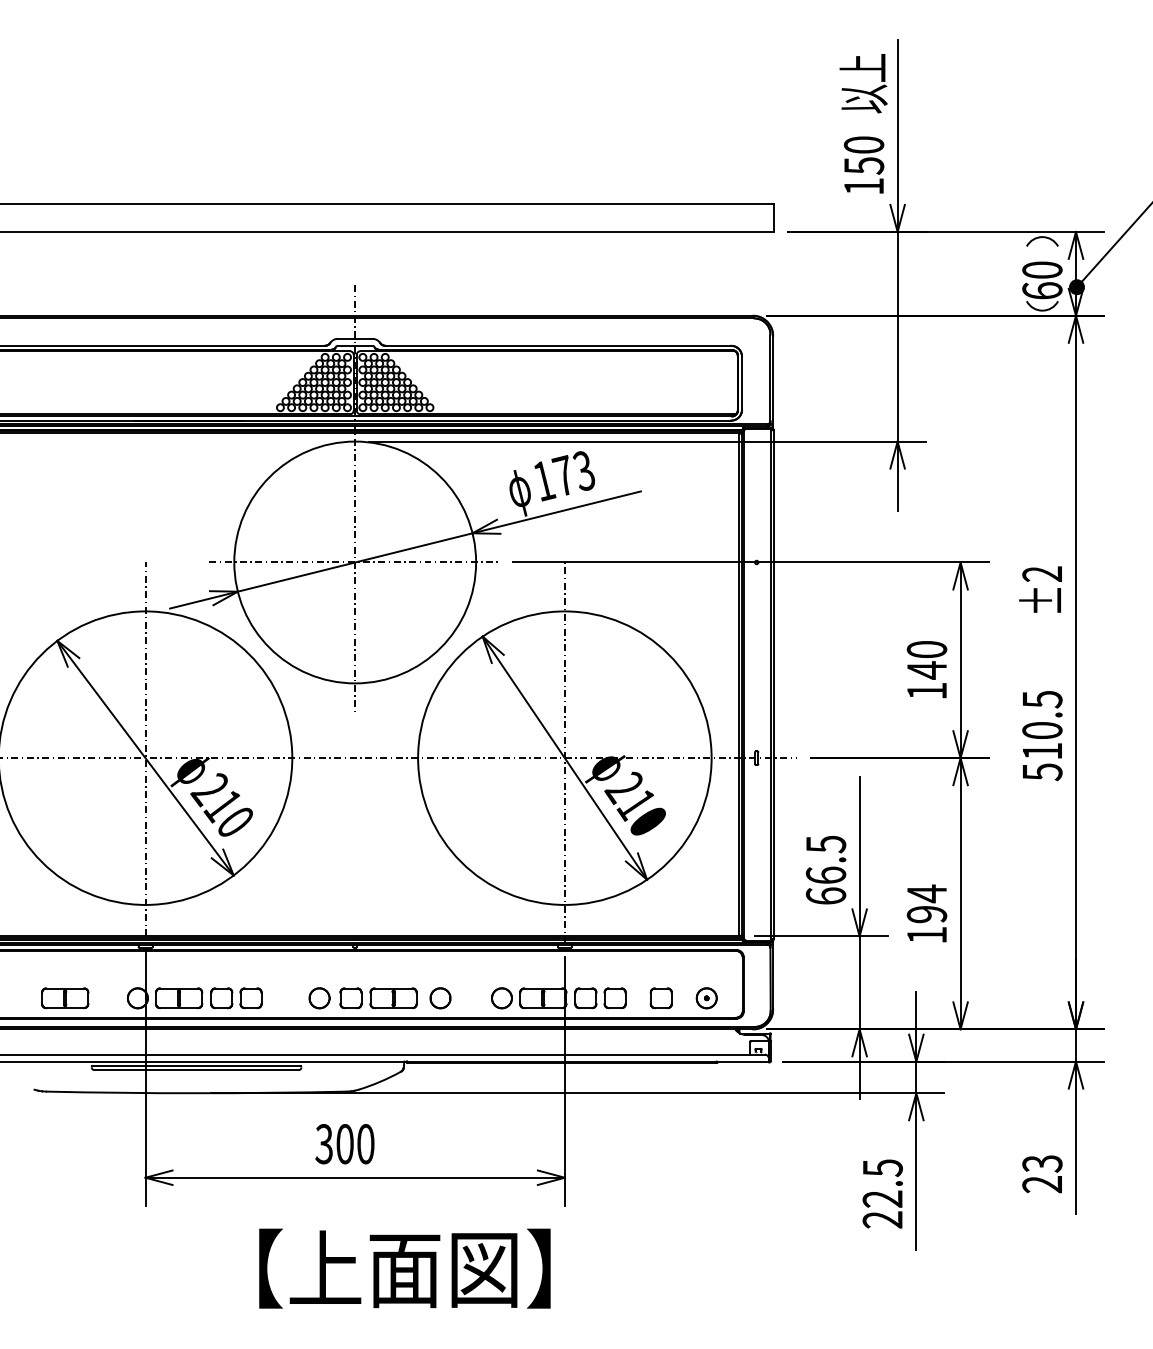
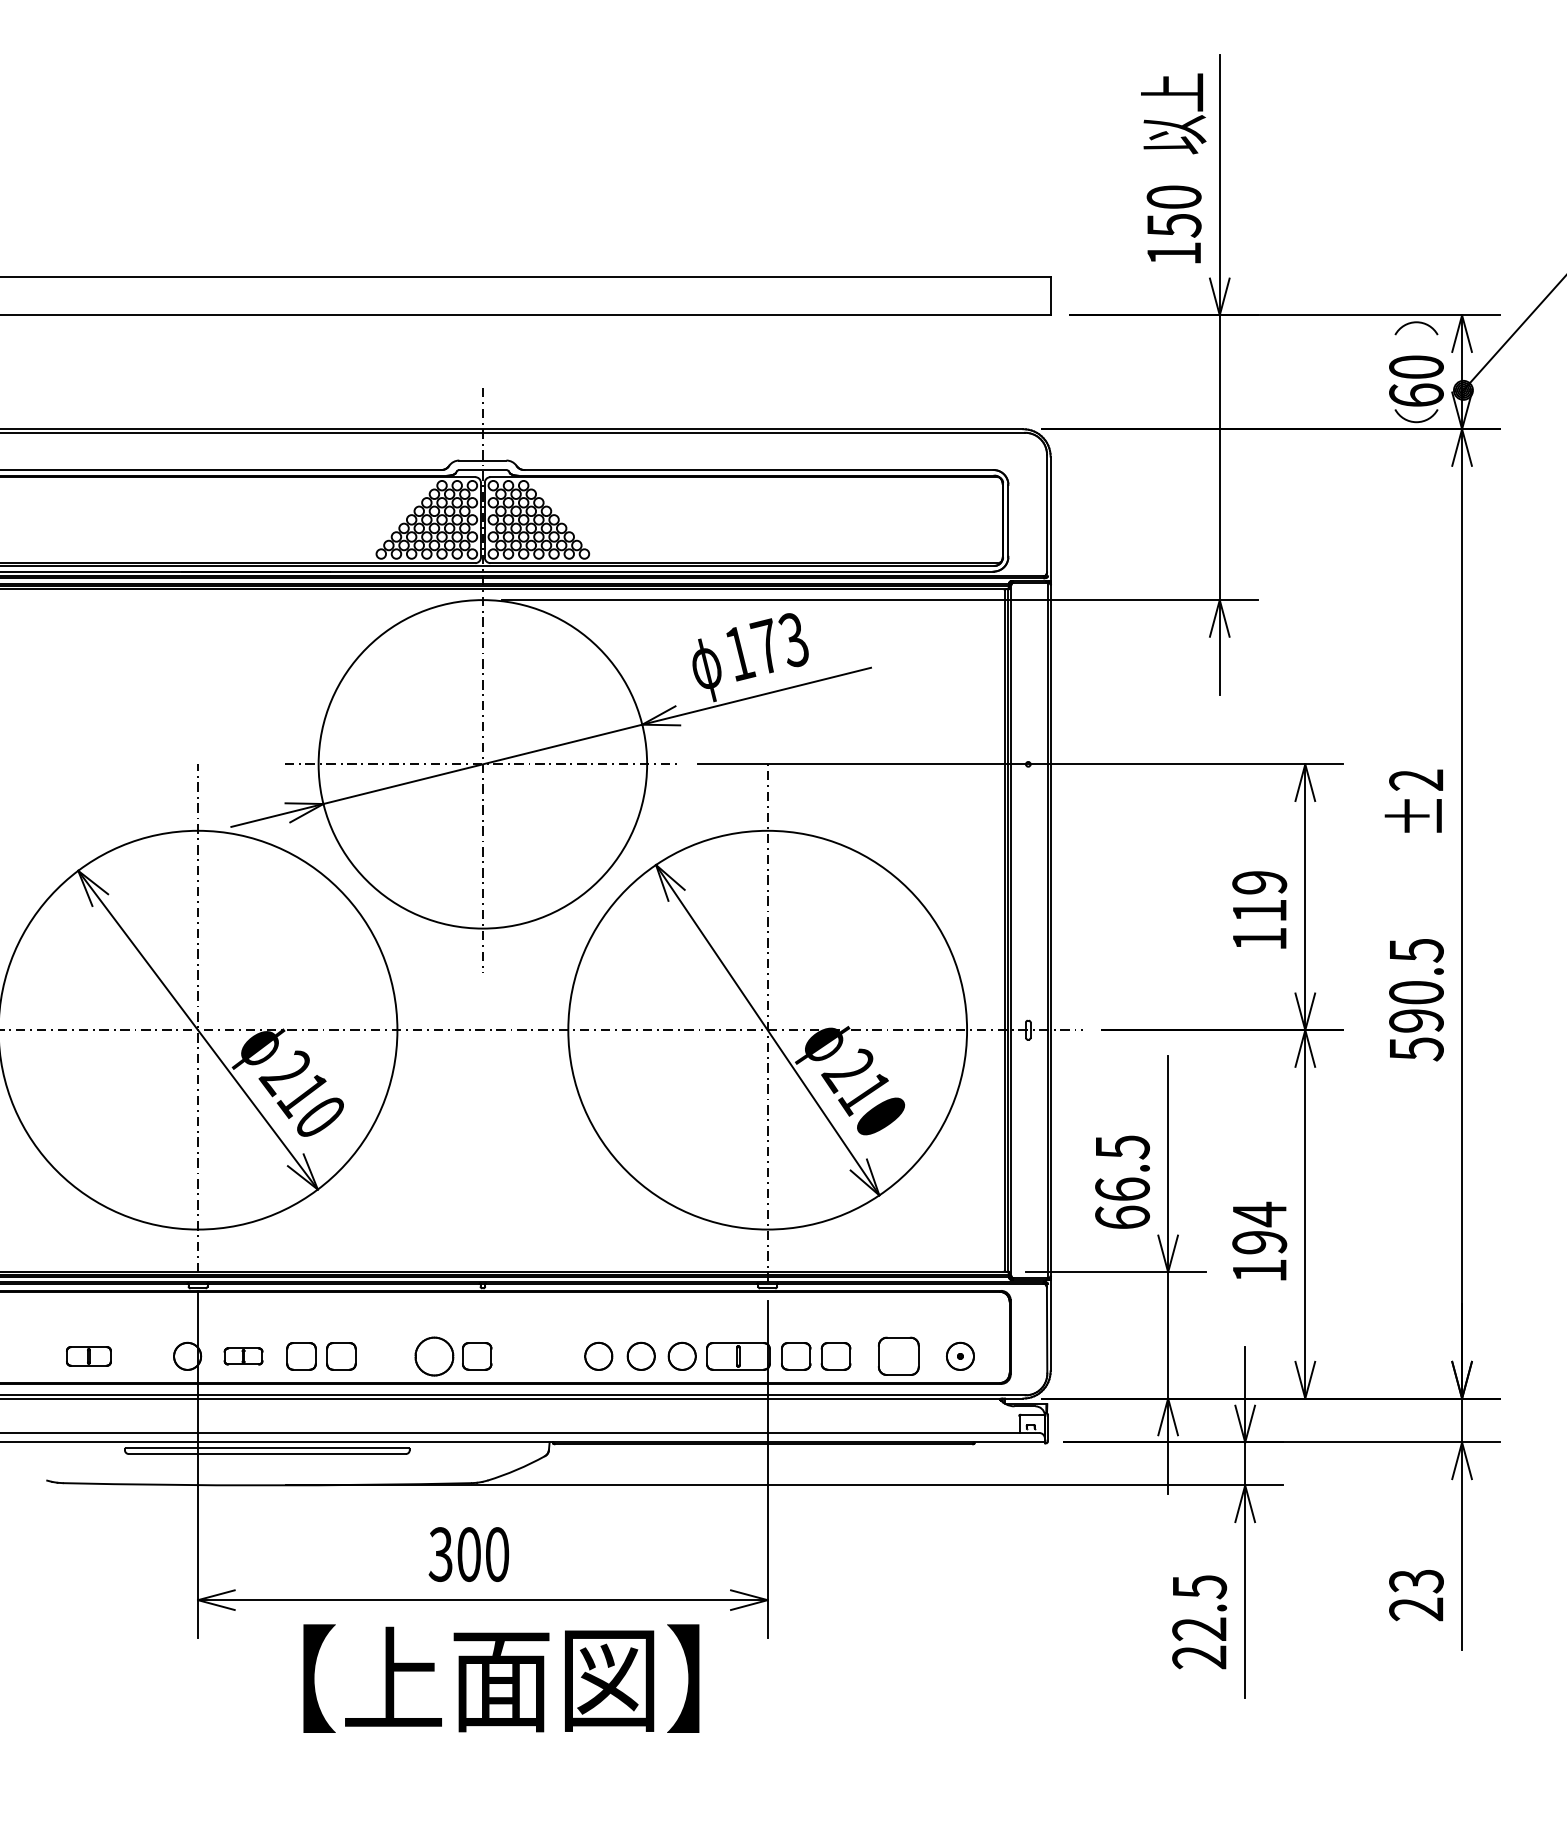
text: (926, 660) -> (1259, 897), 140 -> 119
text: (1042, 751) -> (1416, 1020), 510.5 -> 590.5
part: (319, 997) -> (434, 1355), size x1.4
part: (471, 997) -> (640, 1355), added
part: (64, 998) -> (88, 1356), size x0.7
part: (179, 998) -> (243, 1356), size x0.6
part: (393, 998) -> (534, 1356), removed
part: (661, 998) -> (898, 1356), size x1.4
text: (404, 1268) -> (501, 1678), moved

